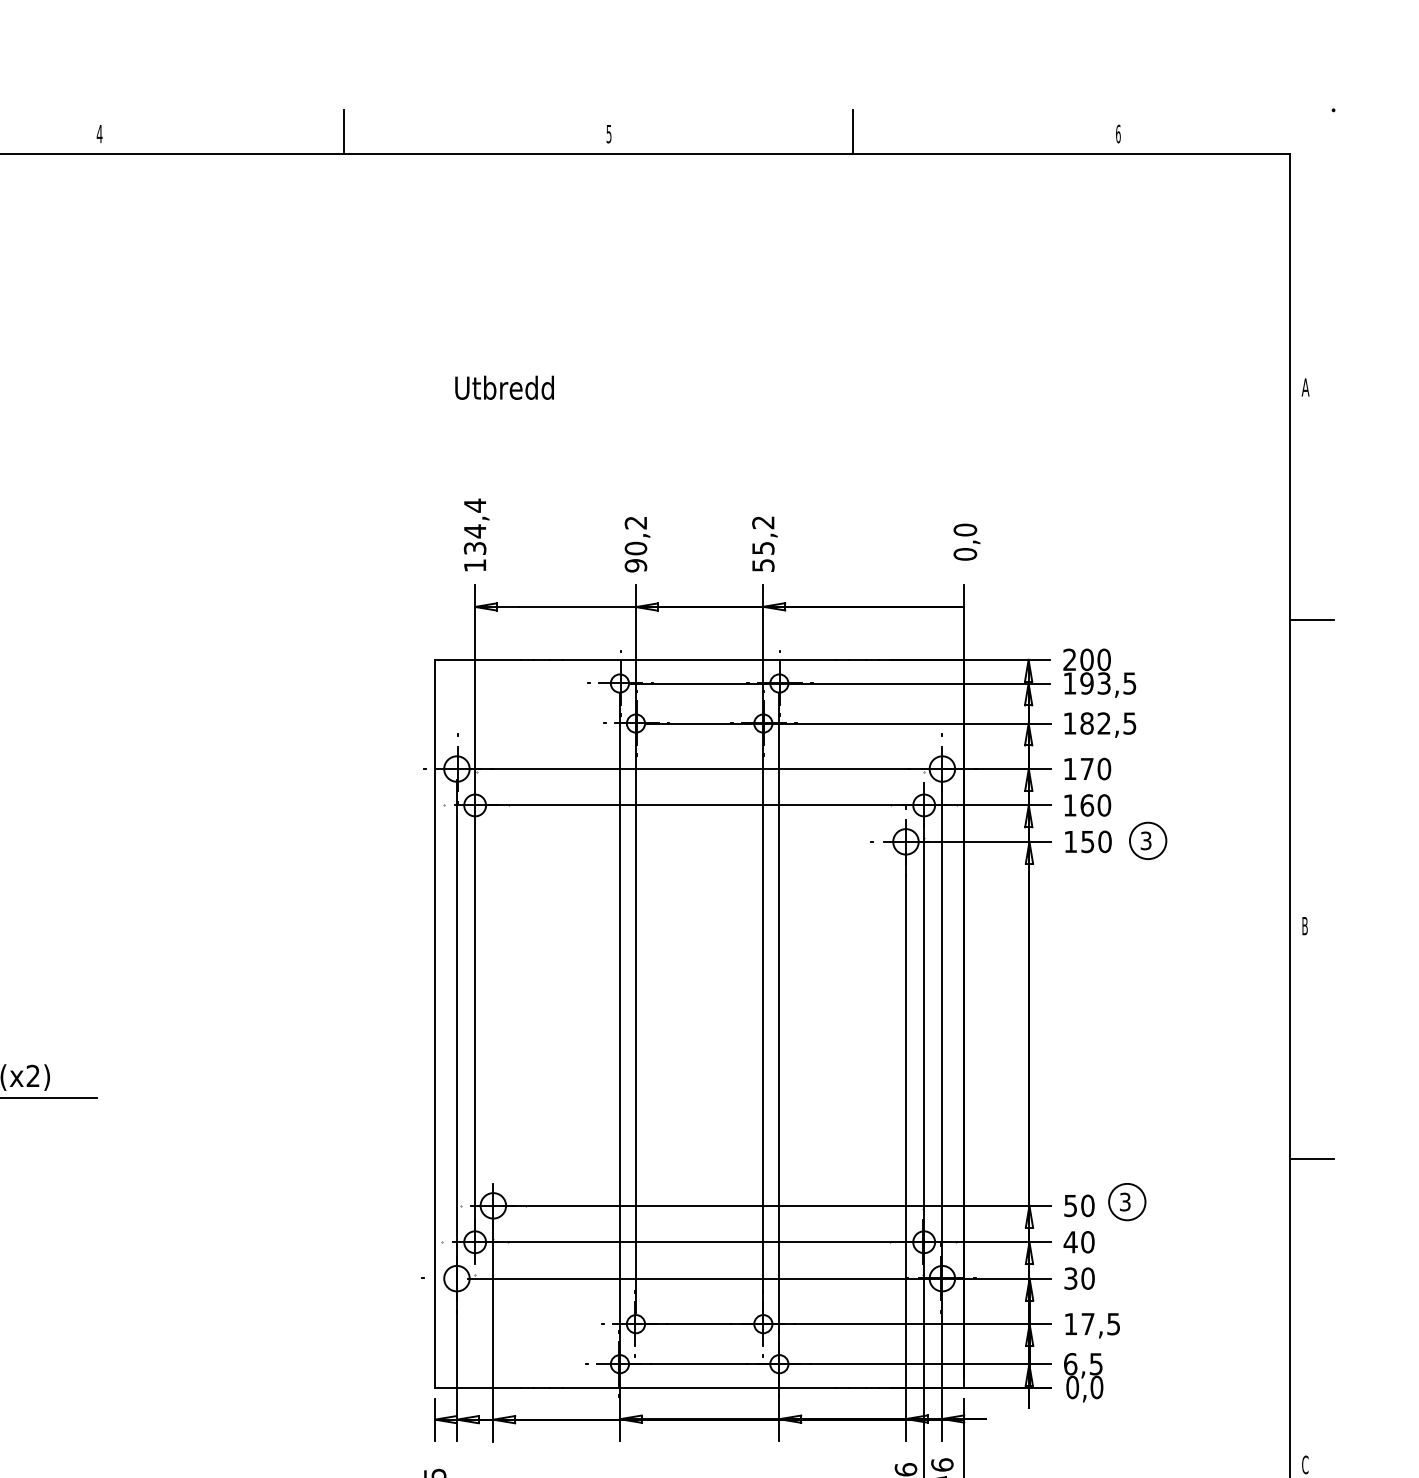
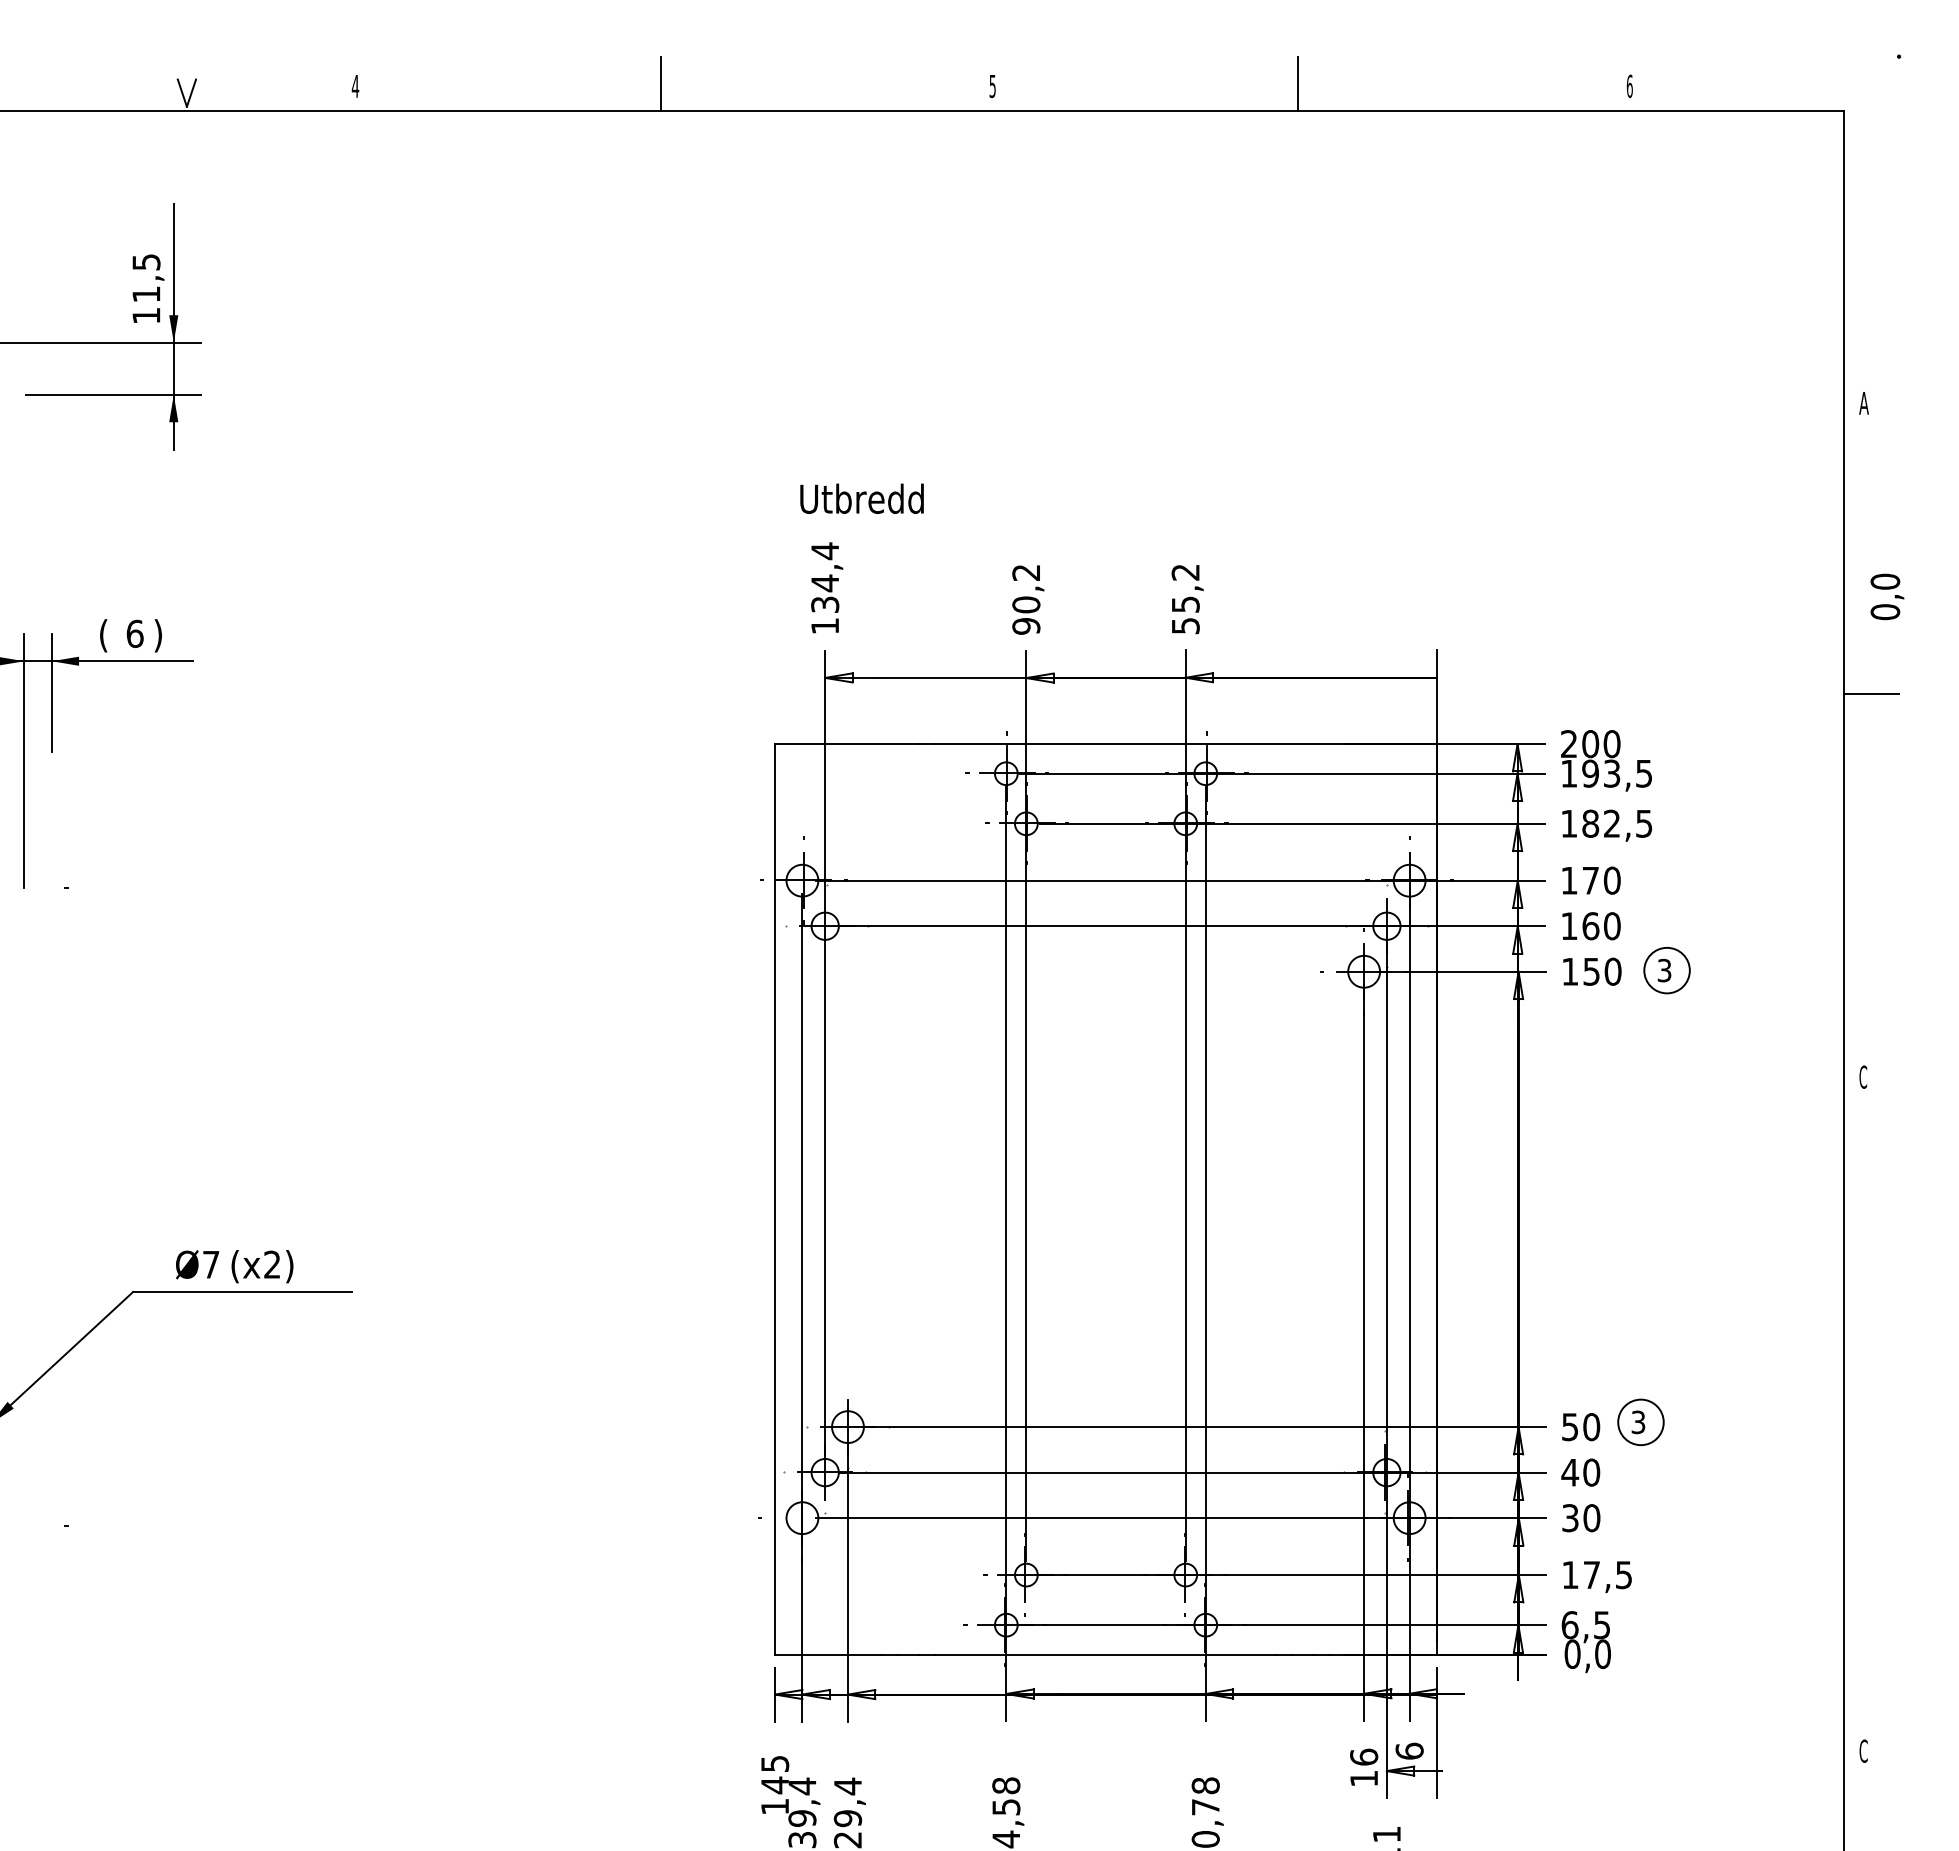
text: (504, 387) -> (861, 498), moved
text: (967, 541) -> (1887, 596), moved
text: (1305, 925) -> (1863, 1076), B -> C
line: (1311, 1159) -> (1871, 1368), removed

